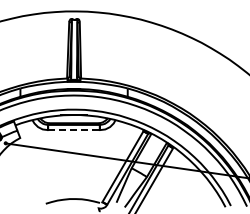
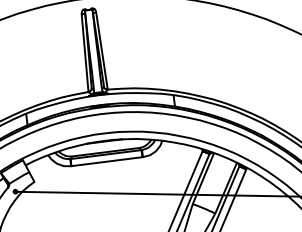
line: (73, 130) -> (106, 162), dashed -> solid

